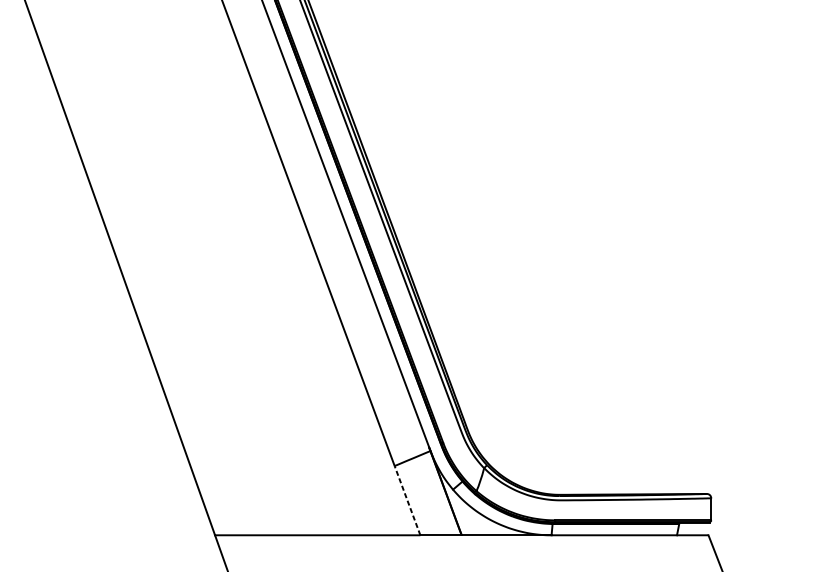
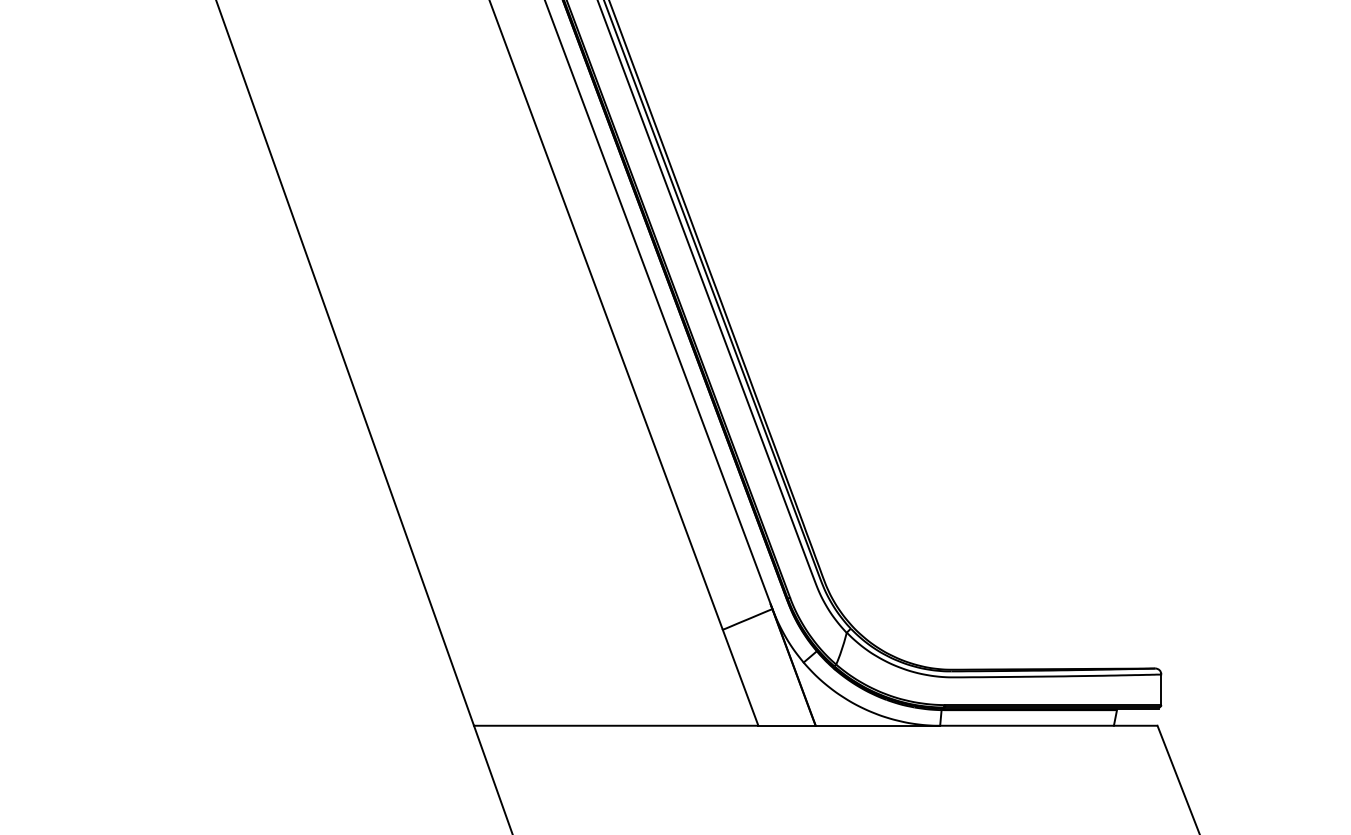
line: (407, 500) -> (740, 677), dashed -> solid

